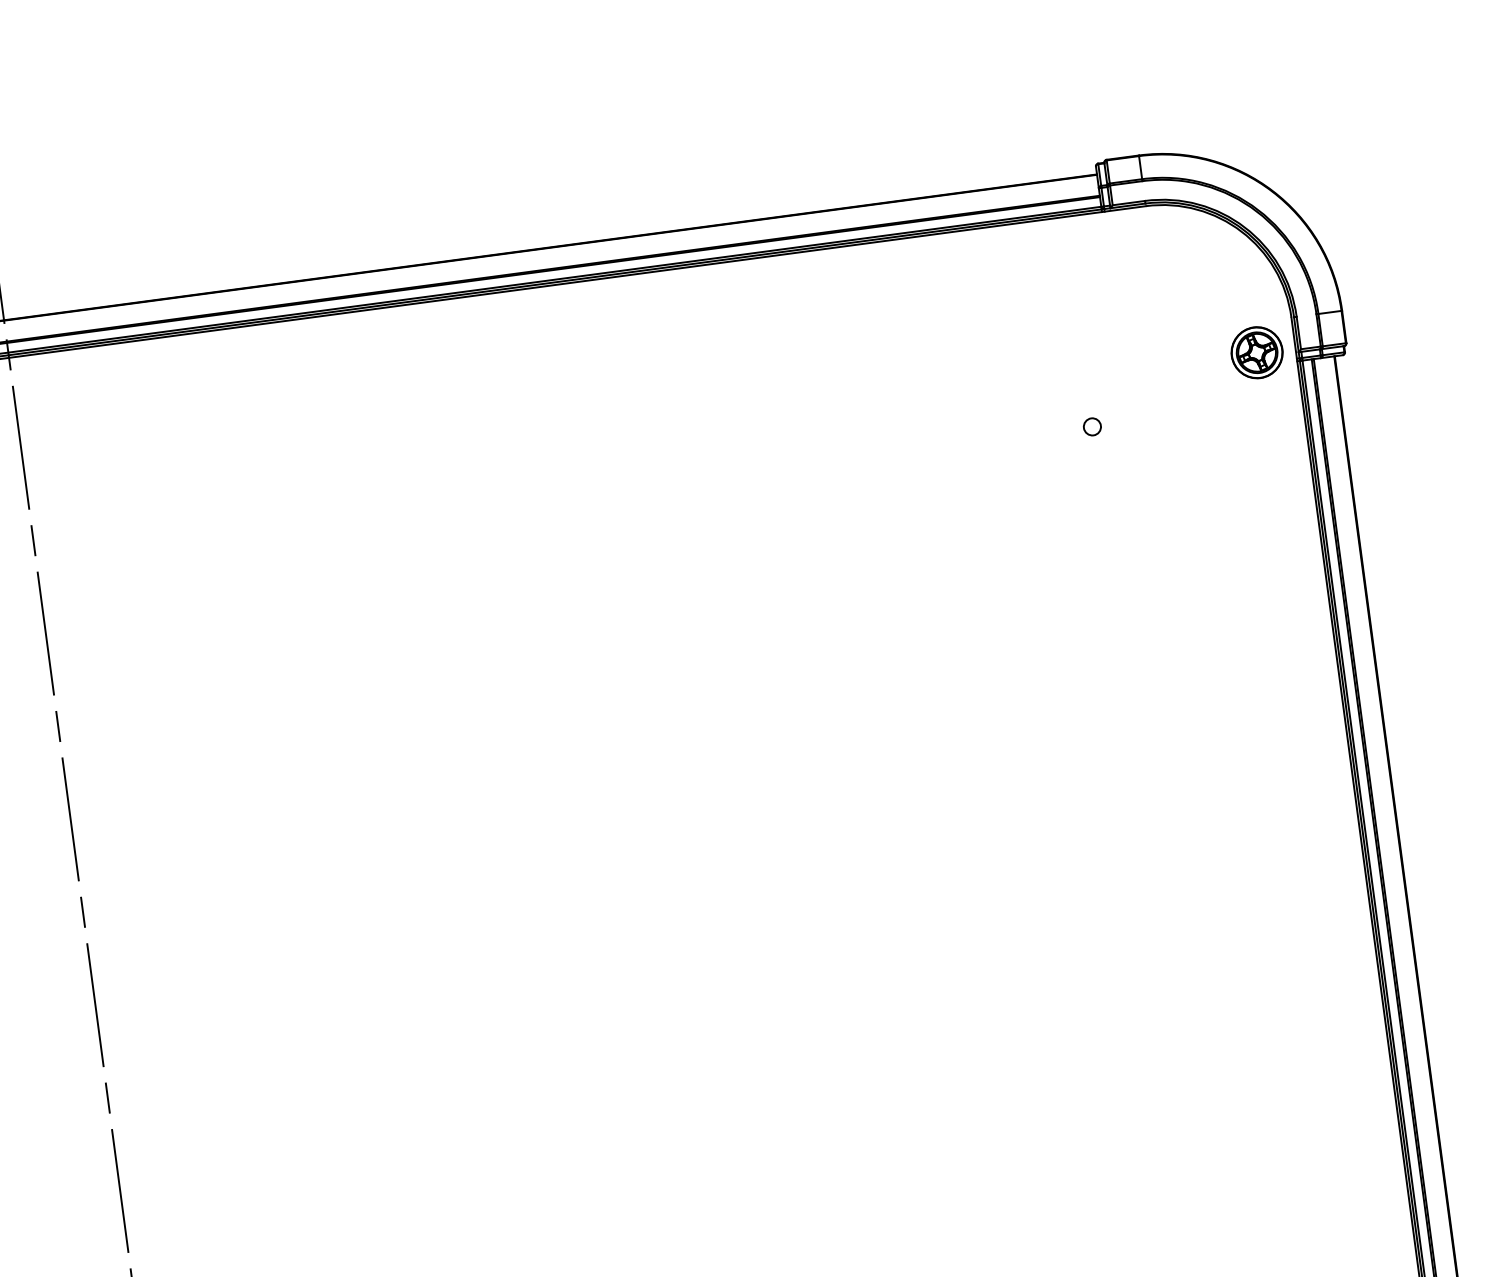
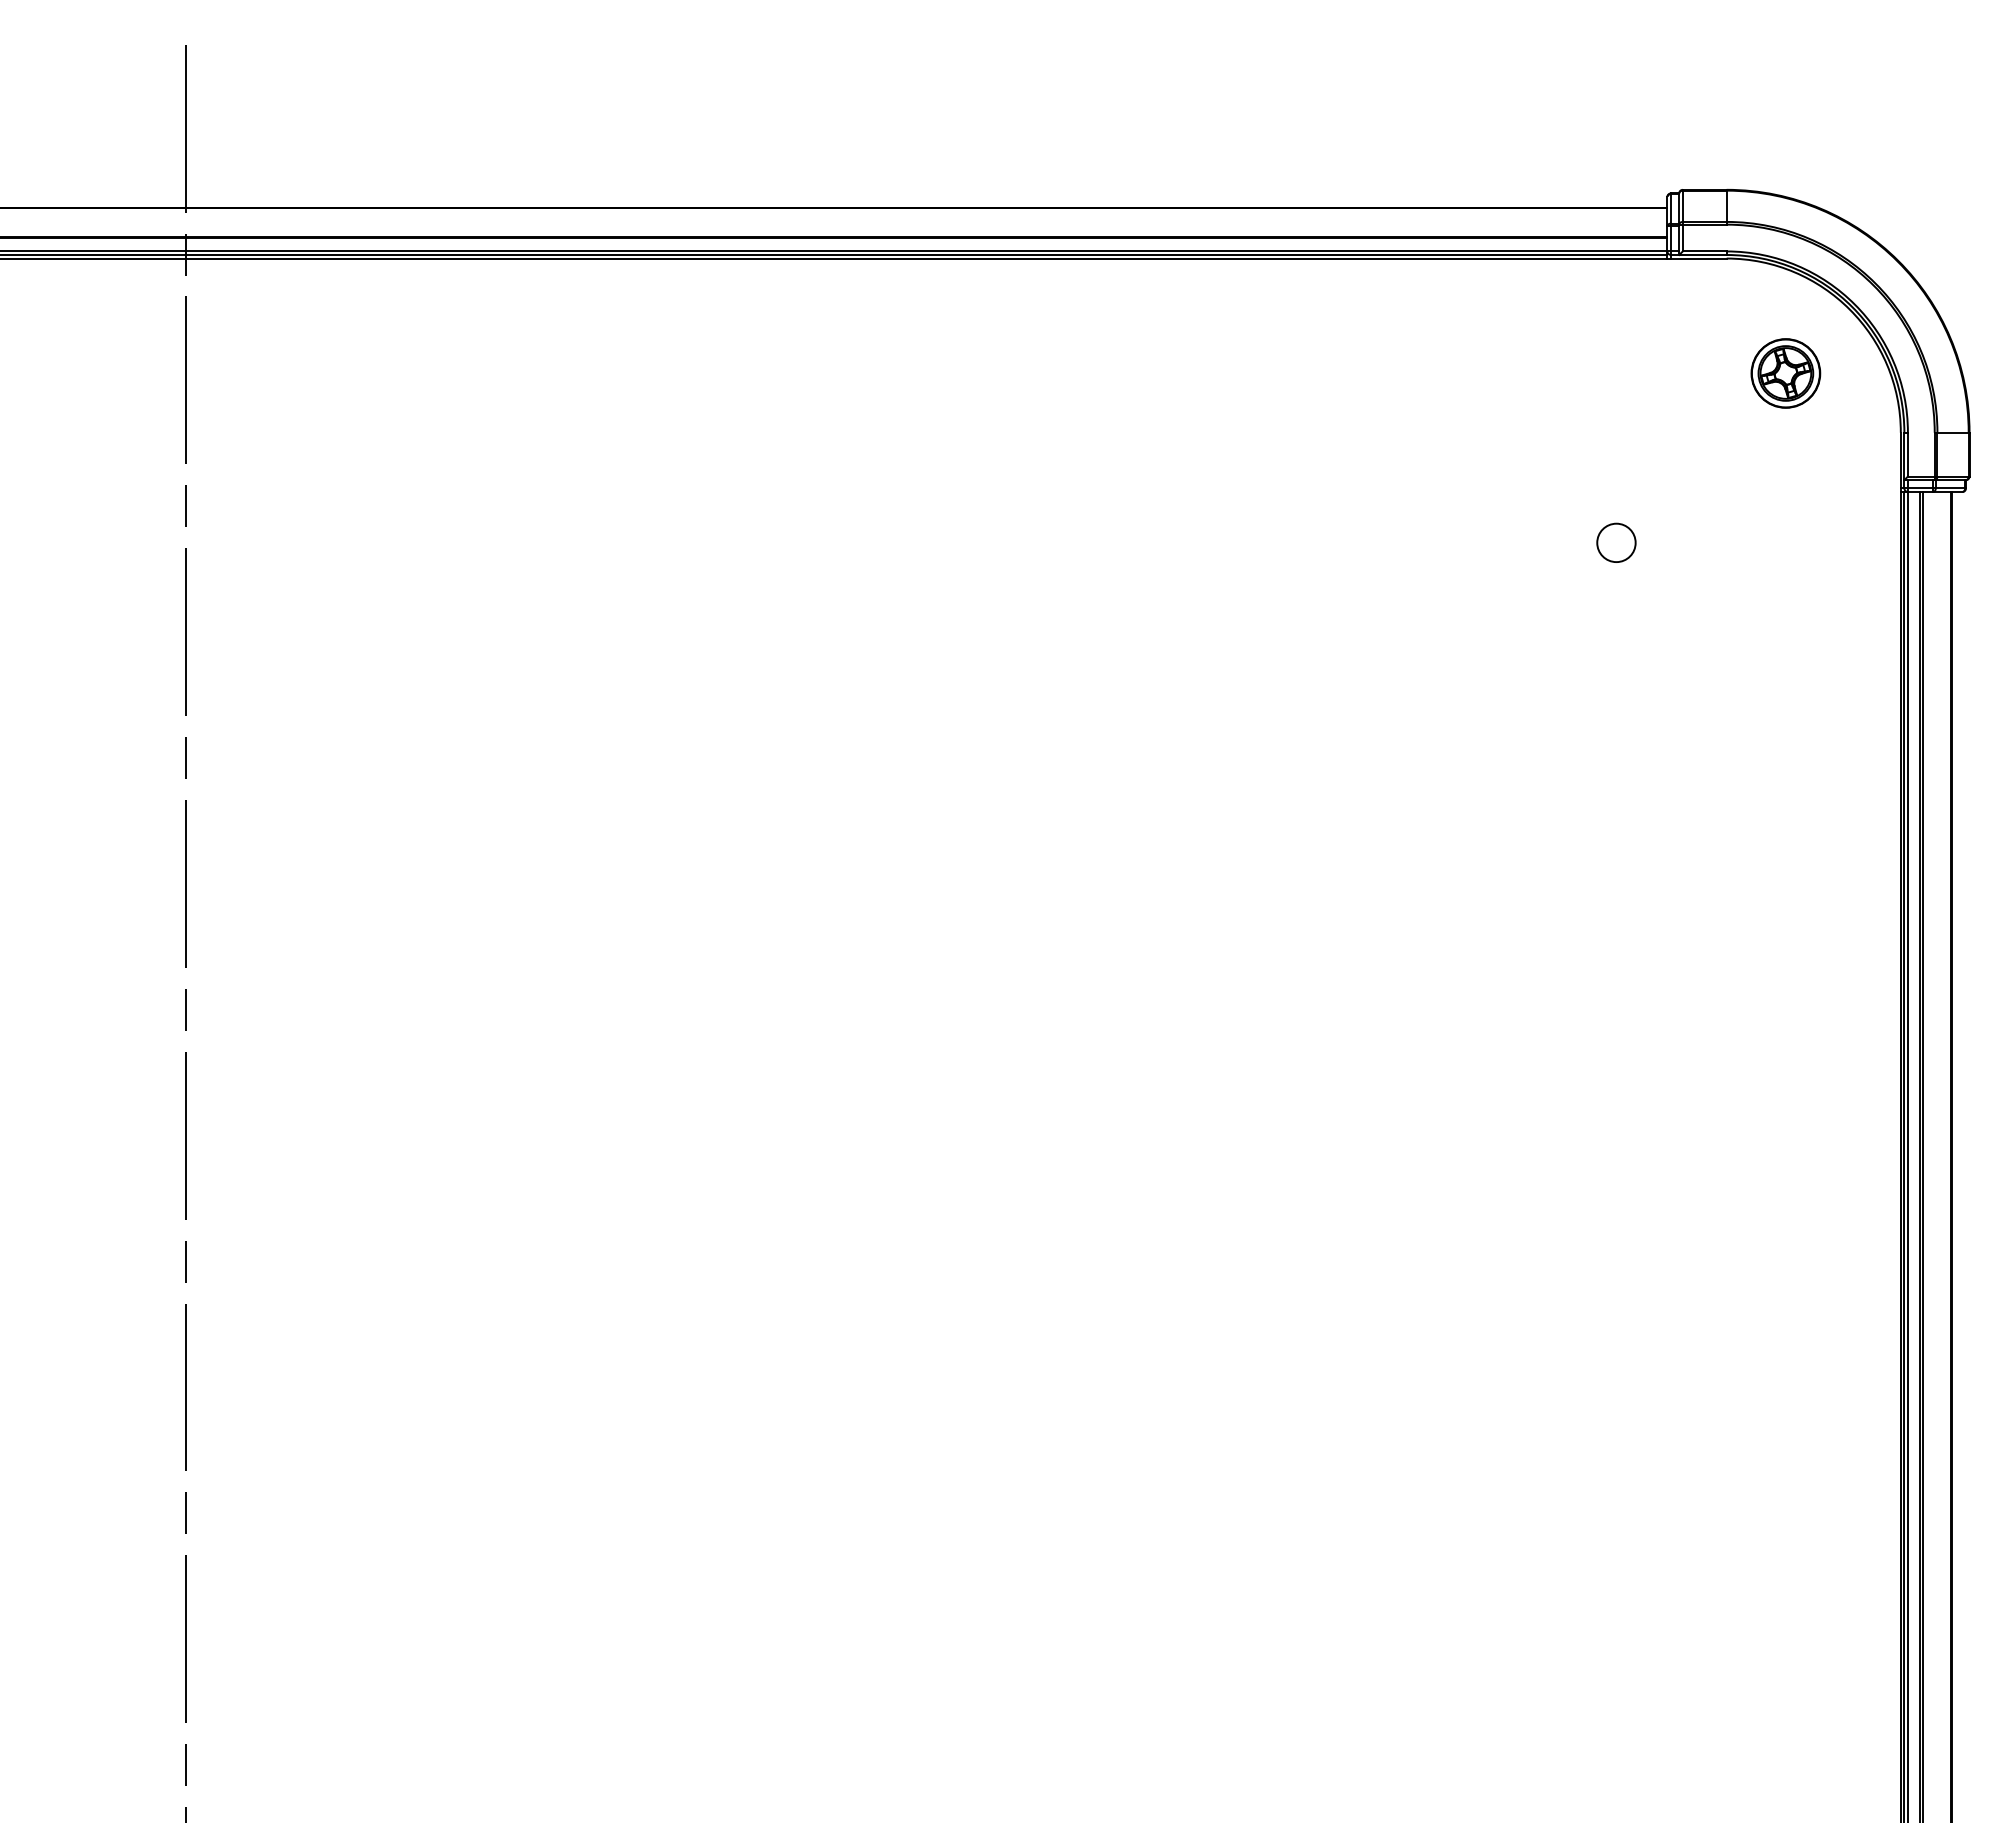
part: (1256, 352) -> (1785, 373), moved
circle: (1092, 426) -> (1616, 542), size x1.67

